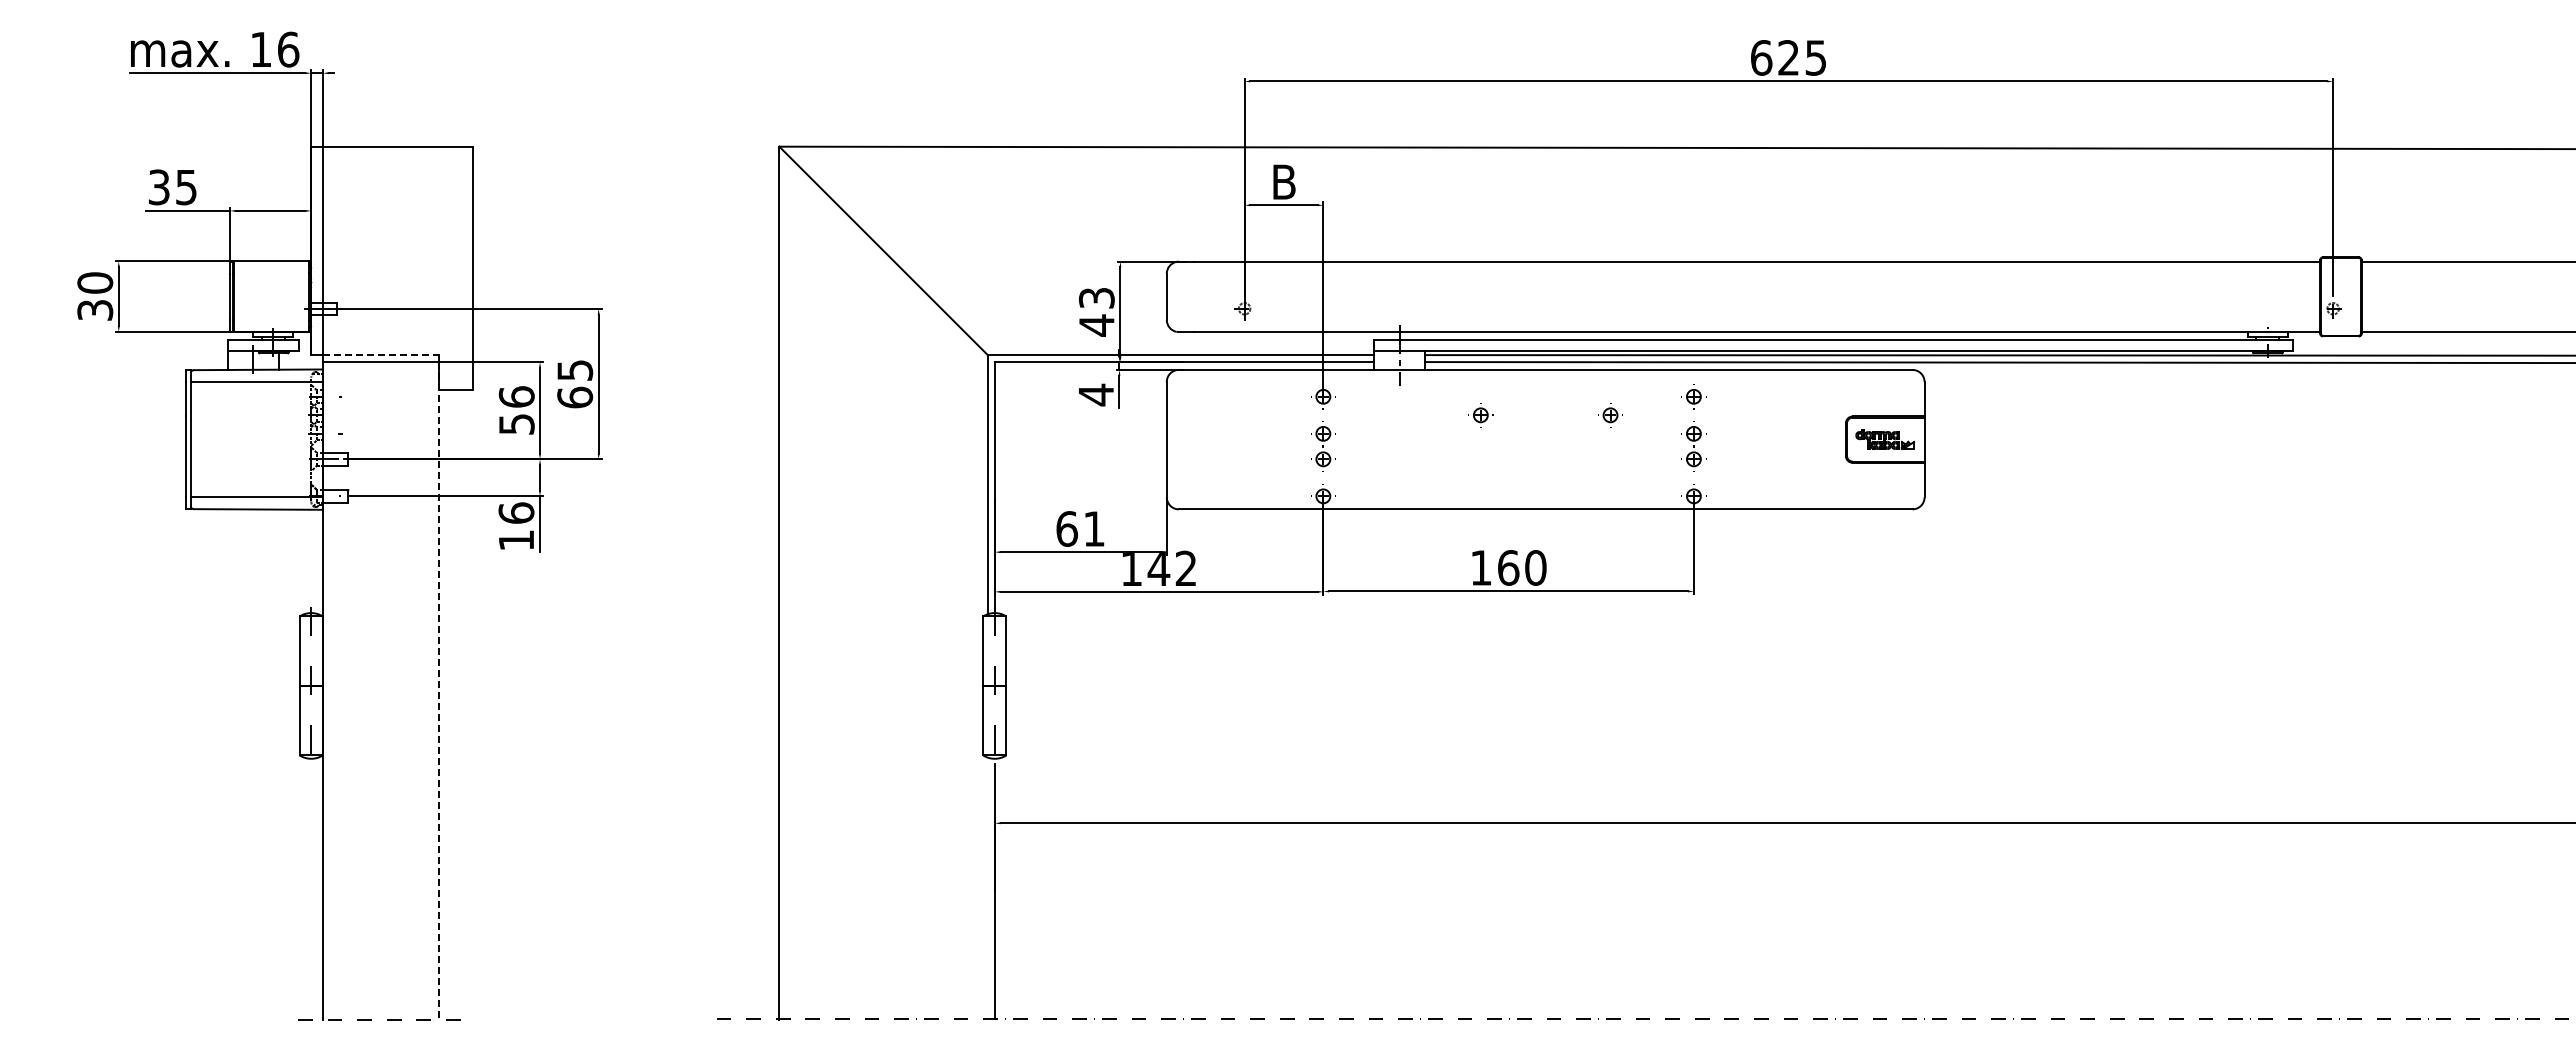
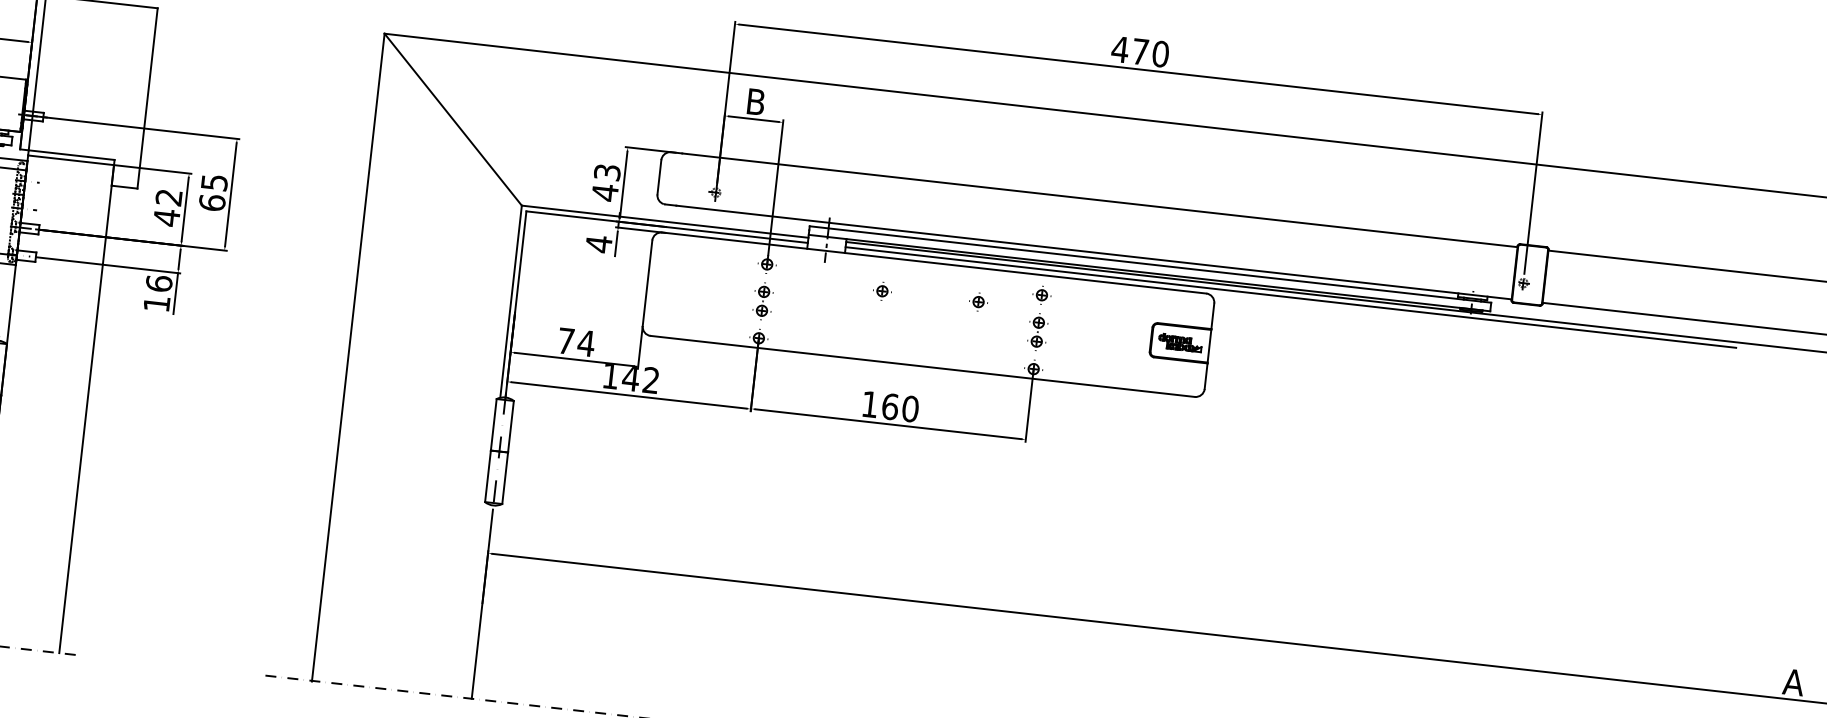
text: (1788, 57) -> (1140, 51), 625 -> 470
line: (380, 355) -> (71, 155), dashed -> solid
text: (516, 410) -> (167, 207), 56 -> 42
text: (1080, 528) -> (576, 341), 61 -> 74
line: (438, 691) -> (86, 409), dashed -> solid

